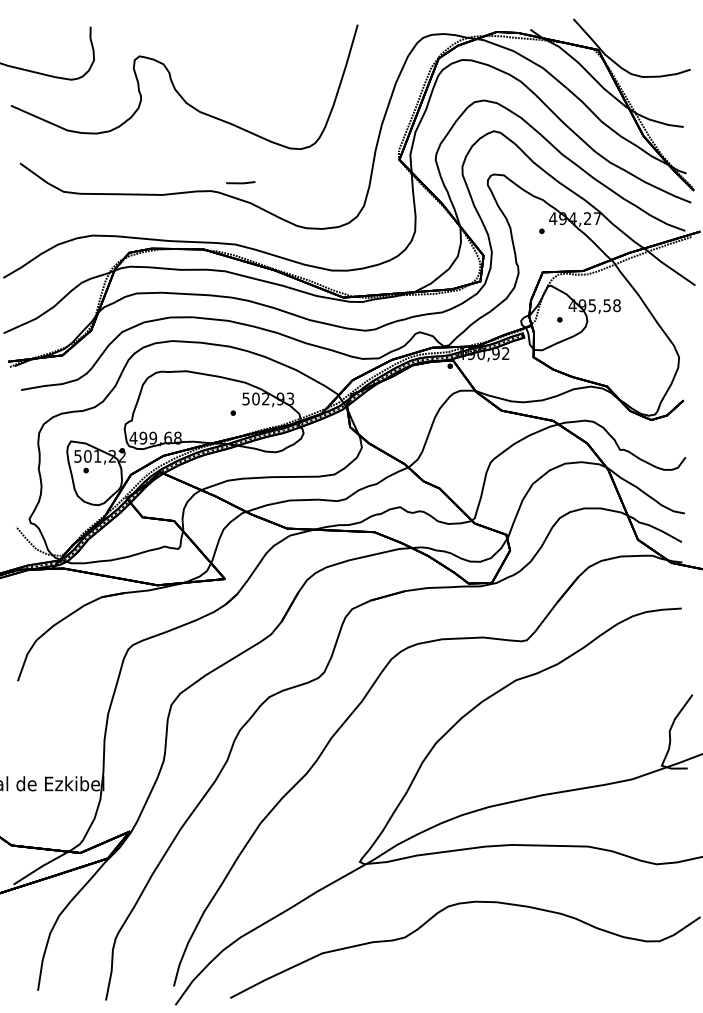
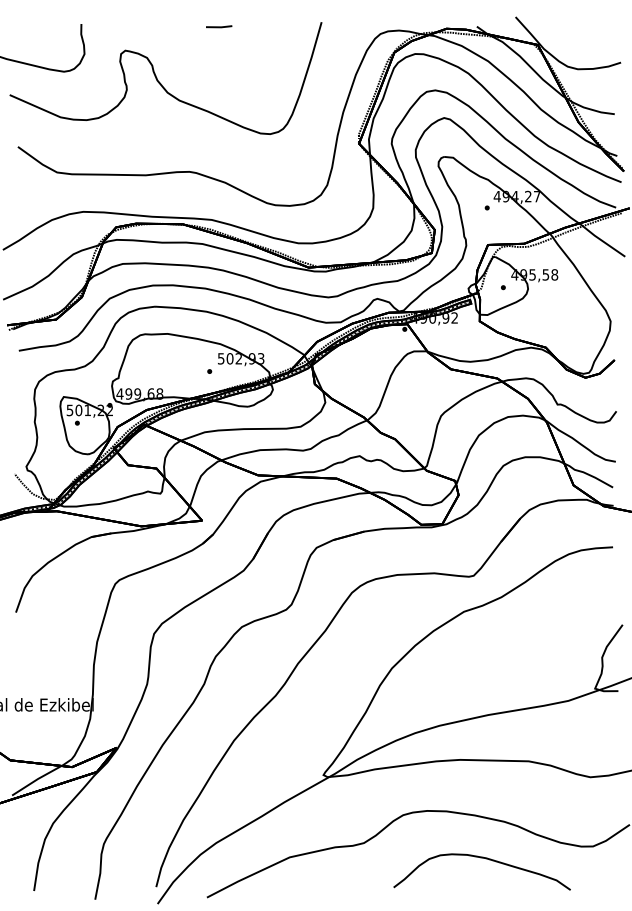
line: (240, 182) -> (218, 26), moved
curve: (540, 955) -> (485, 859), added

